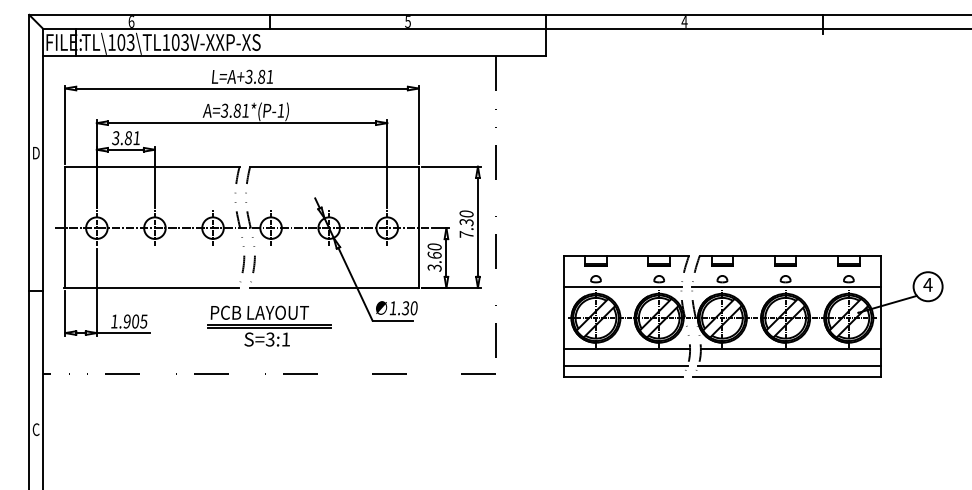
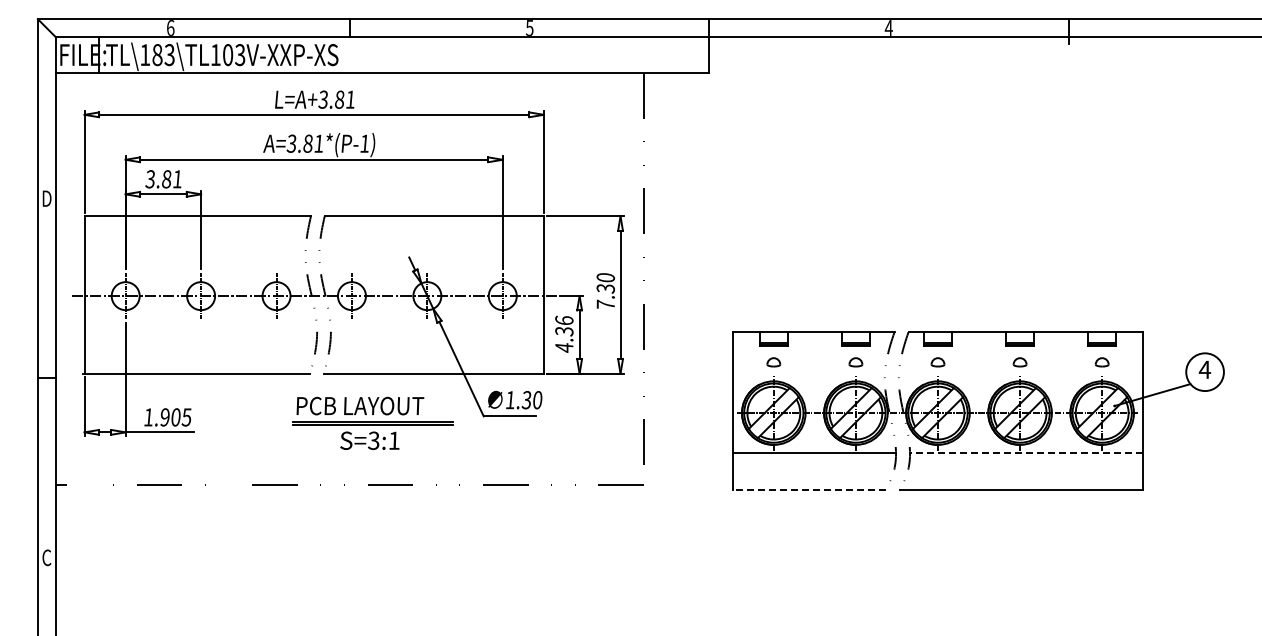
text: (121, 42) -> (157, 54), TL\103\TL103V-XXP-XS -> TL\183\TL103V-XXP-XS
text: (434, 256) -> (564, 333), 3.60 -> 4.36
line: (622, 286) -> (808, 372), removed
line: (786, 286) -> (1021, 372), removed
part: (269, 325) -> (372, 422), moved
line: (790, 349) -> (1026, 453), solid -> dashed
line: (625, 365) -> (812, 474), removed
line: (789, 365) -> (1024, 474), removed
line: (623, 377) -> (809, 489), solid -> dashed

